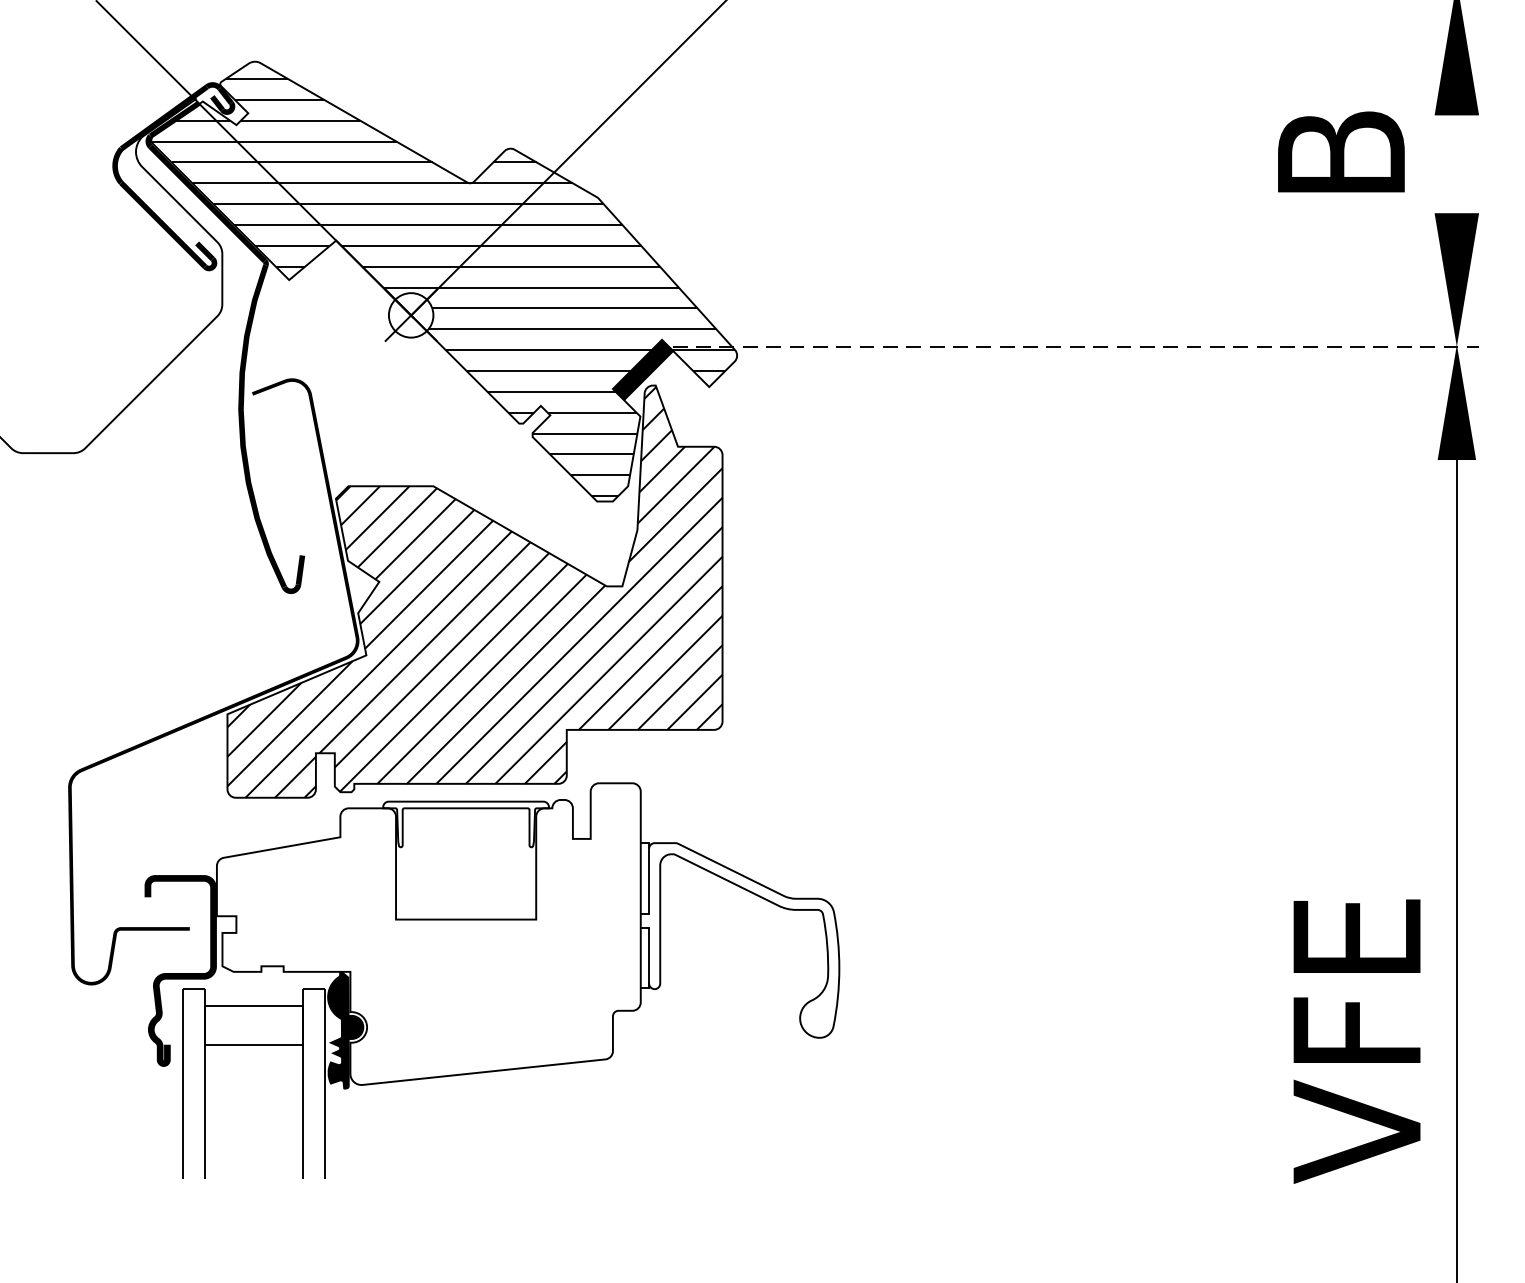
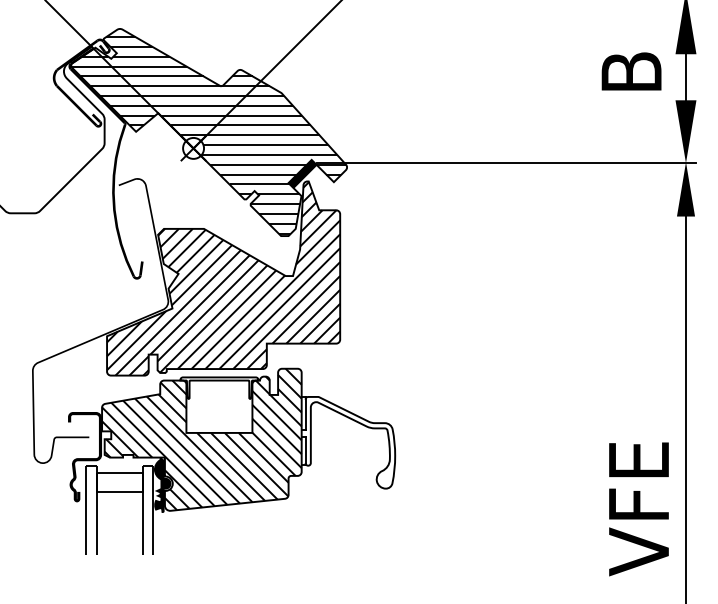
line: (1455, 164) -> (685, 77), added
line: (1075, 347) -> (506, 163), dashed -> solid
hatch: (428, 933) -> (201, 439), added
text: (1356, 1041) -> (638, 509), moved

